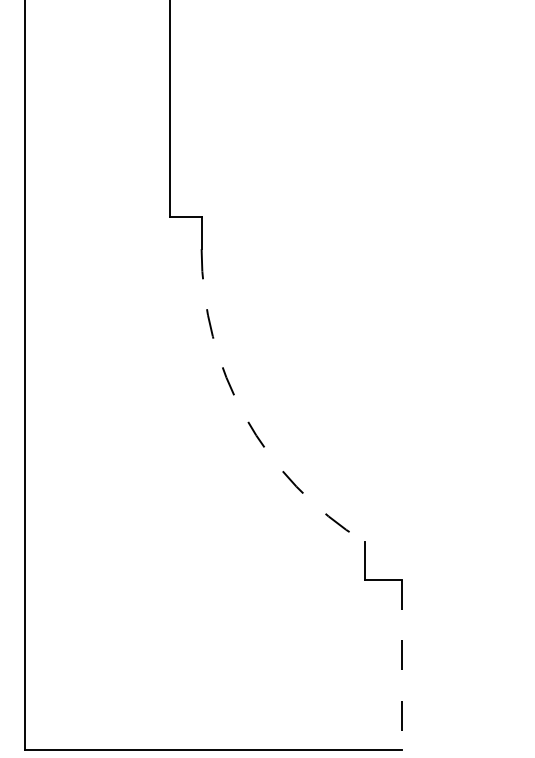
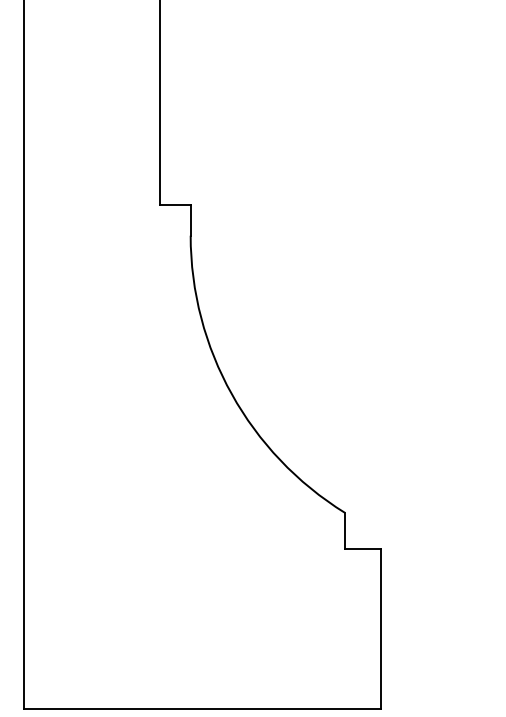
arc: (244, 417) -> (231, 394), dashed -> solid
line: (402, 665) -> (380, 629), dashed -> solid

